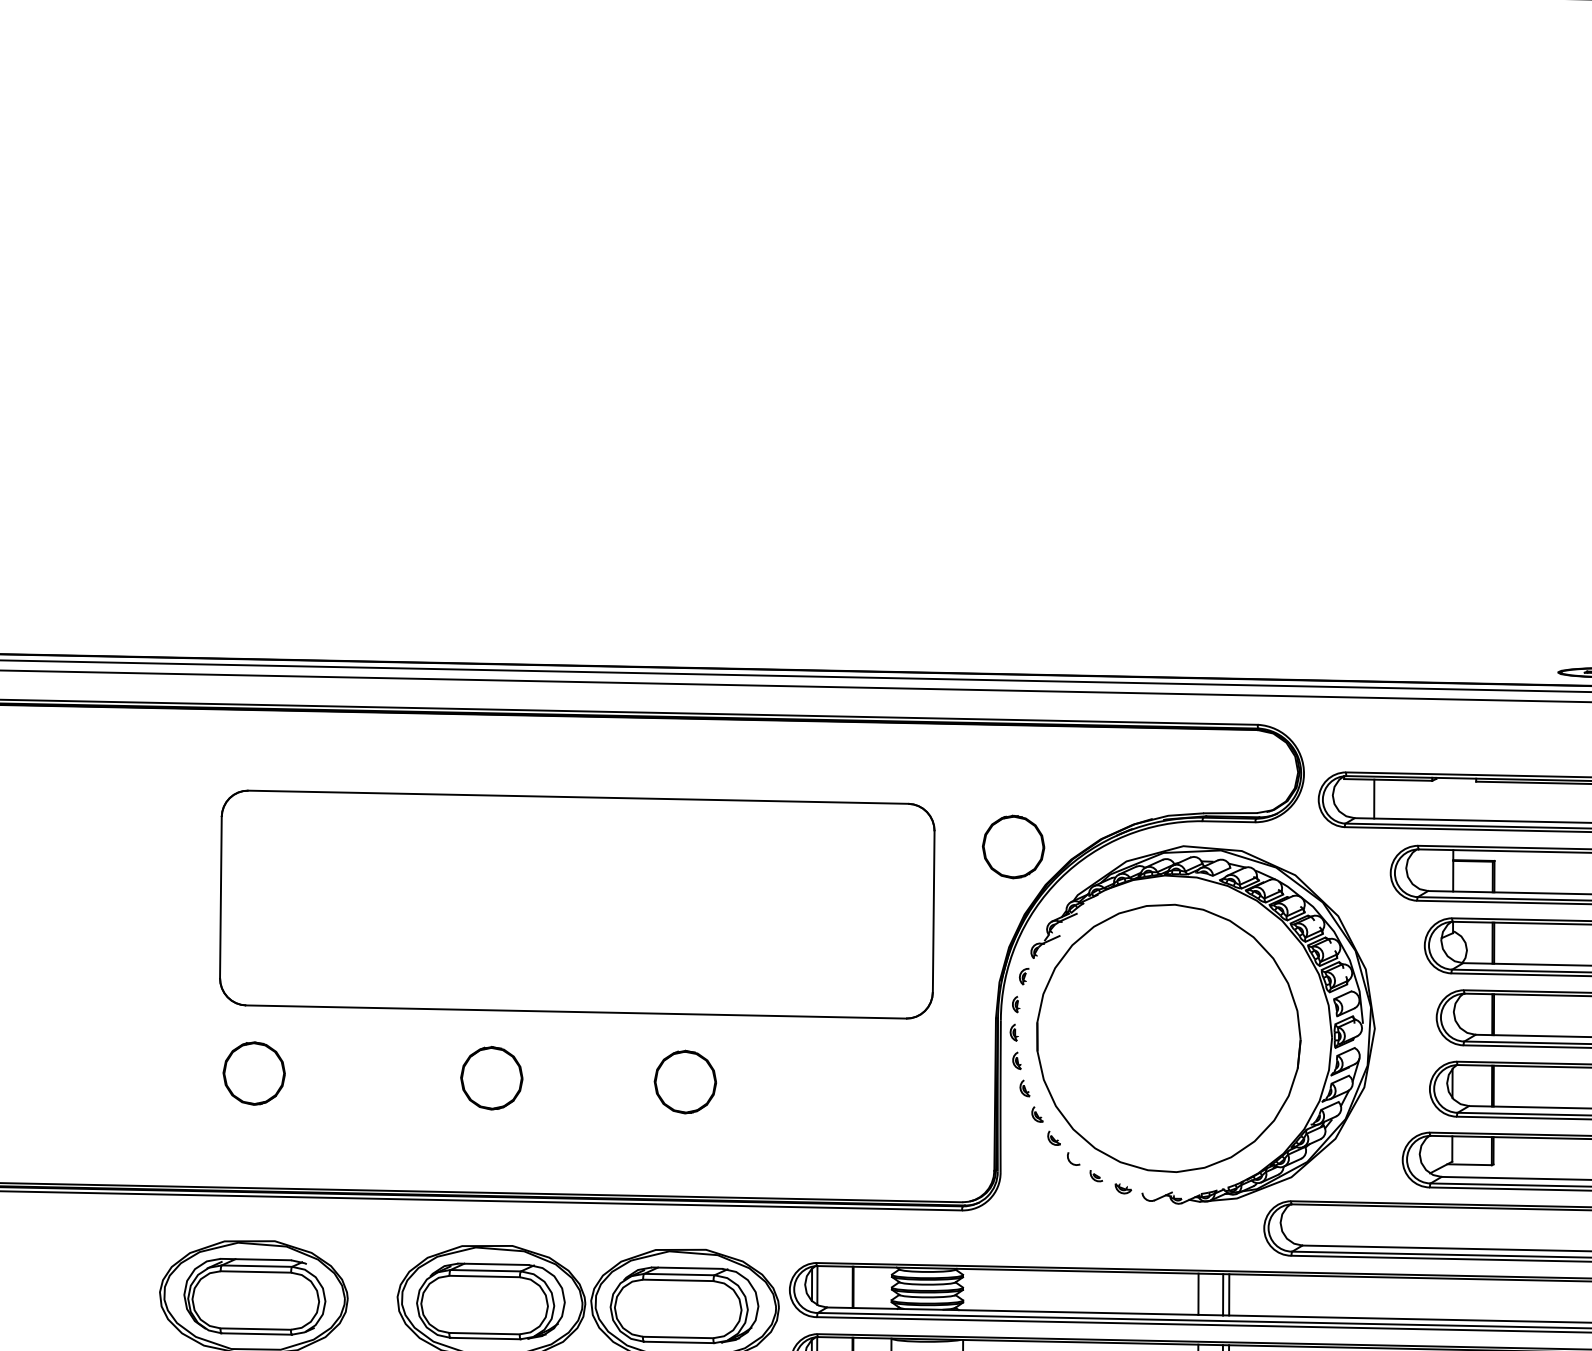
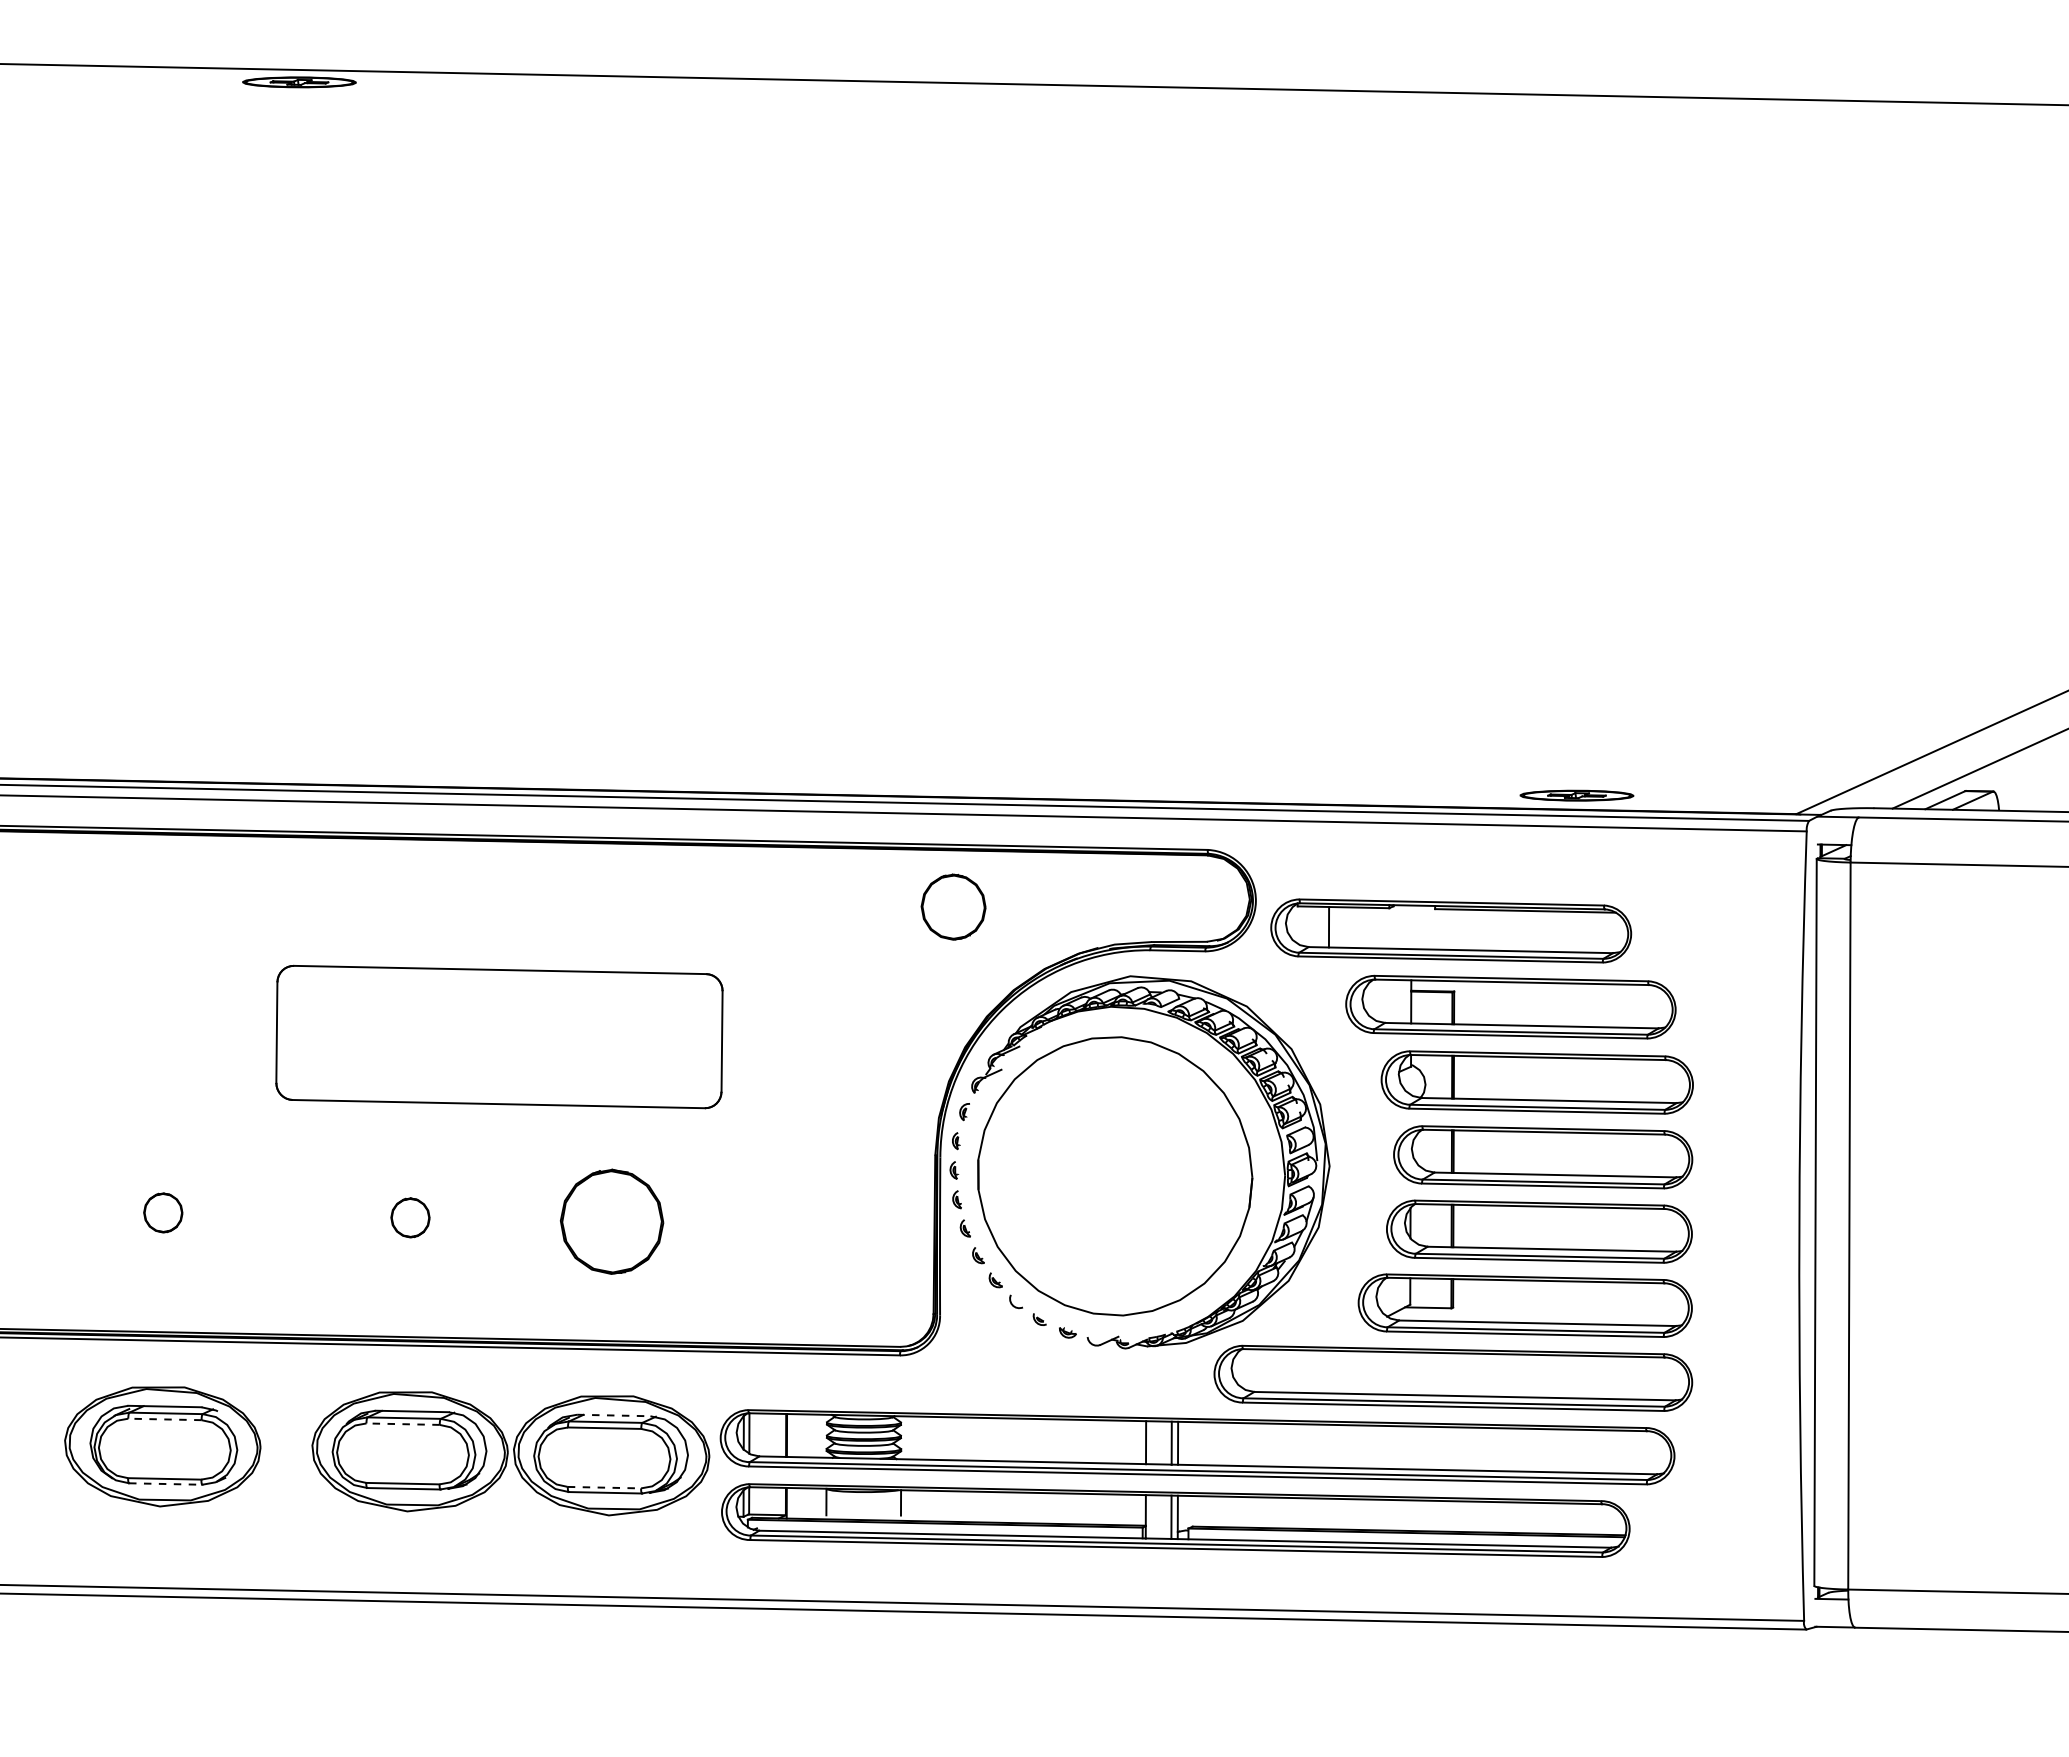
part: (1013, 846) -> (953, 906), moved
part: (577, 904) -> (499, 1036), size x0.6
part: (254, 1073) -> (163, 1212), size x0.6
part: (491, 1077) -> (410, 1217), size x0.6
part: (684, 1081) -> (611, 1221), size x1.6
line: (686, 1268) -> (613, 1415), solid -> dashed
line: (255, 1272) -> (164, 1419), solid -> dashed
line: (485, 1276) -> (403, 1424), solid -> dashed
line: (256, 1334) -> (165, 1484), solid -> dashed
line: (678, 1337) -> (604, 1487), solid -> dashed

